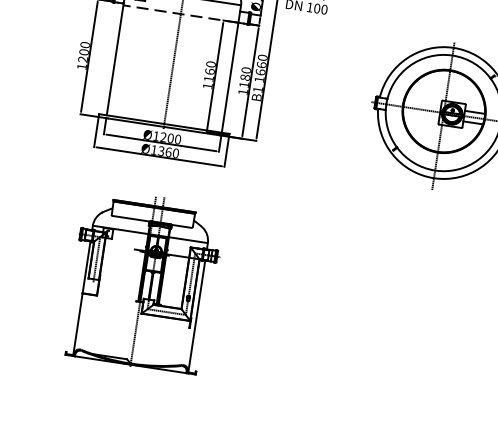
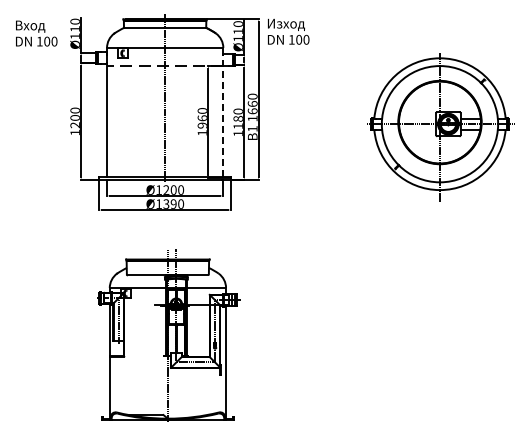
line: (231, 72) -> (223, 115), solid -> dashed
text: (207, 78) -> (201, 125), 1160 -> 1960
text: (168, 151) -> (173, 203), Ø1360 -> Ø1390

